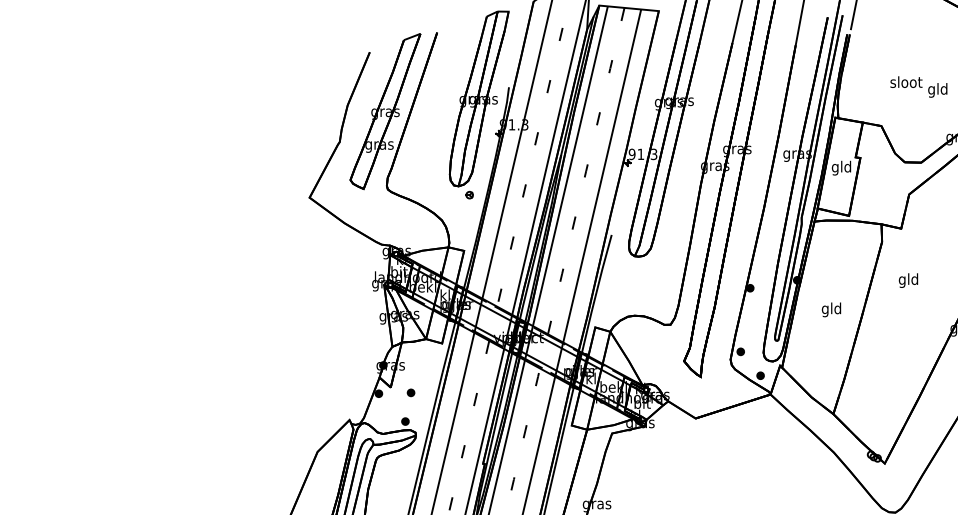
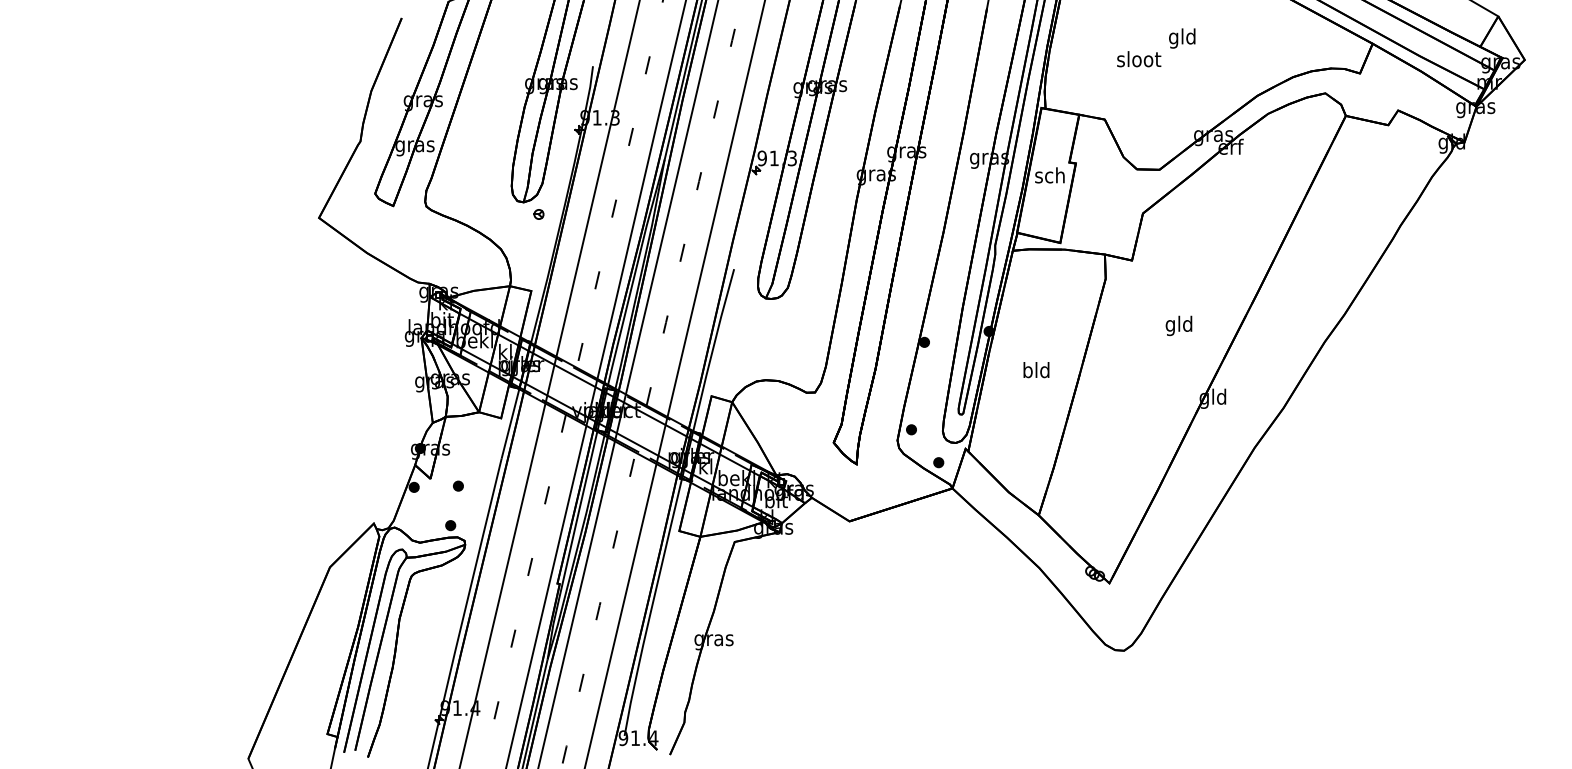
text: (937, 90) -> (1182, 38), moved
text: (841, 168) -> (1049, 177), gld -> sch
text: (908, 280) -> (1178, 325), moved
text: (825, 310) -> (1027, 372), gld -> bld

